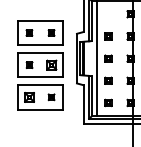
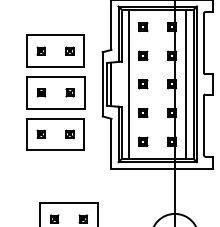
part: (108, 14) -> (143, 27), added
part: (51, 64) -> (69, 92), size x0.62
part: (28, 96) -> (40, 133), size x0.62

